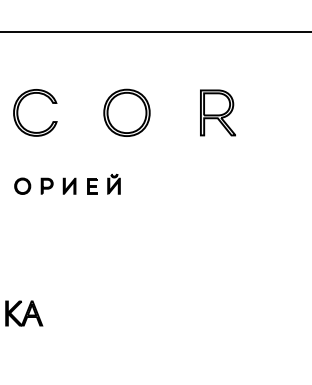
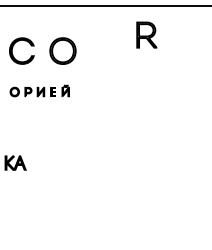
part: (126, 111) -> (62, 50), moved
part: (217, 111) -> (146, 34), moved

